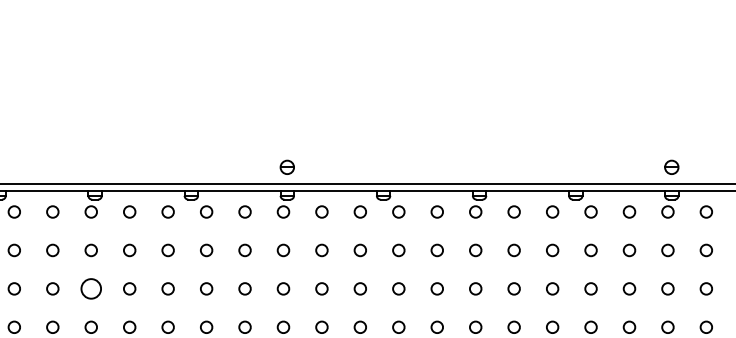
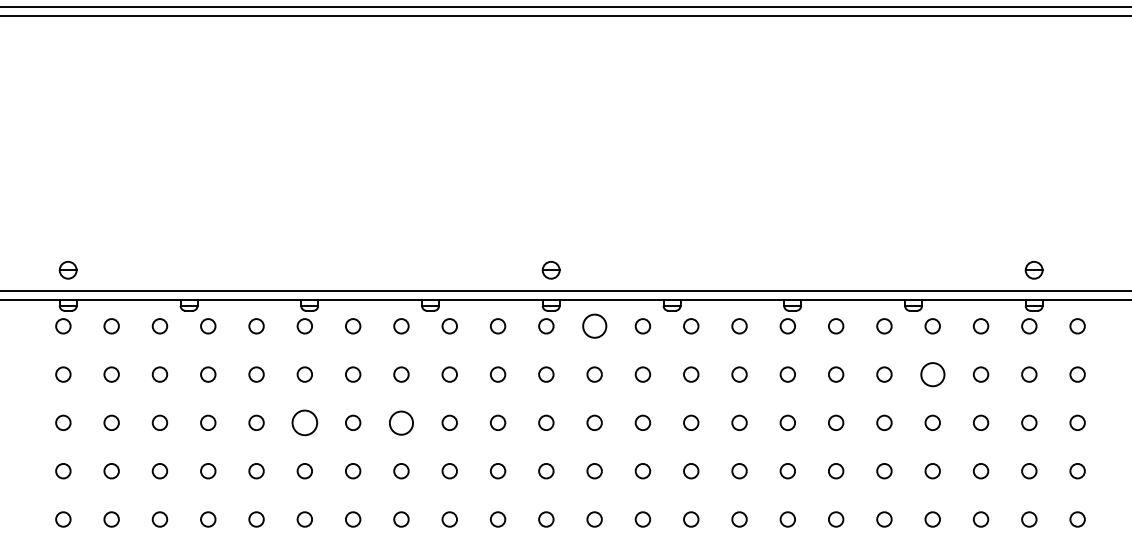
circle: (321, 212) -> (594, 326), size x1.6
circle: (590, 250) -> (932, 374), size x1.6
circle: (168, 288) -> (401, 422), size x1.6

